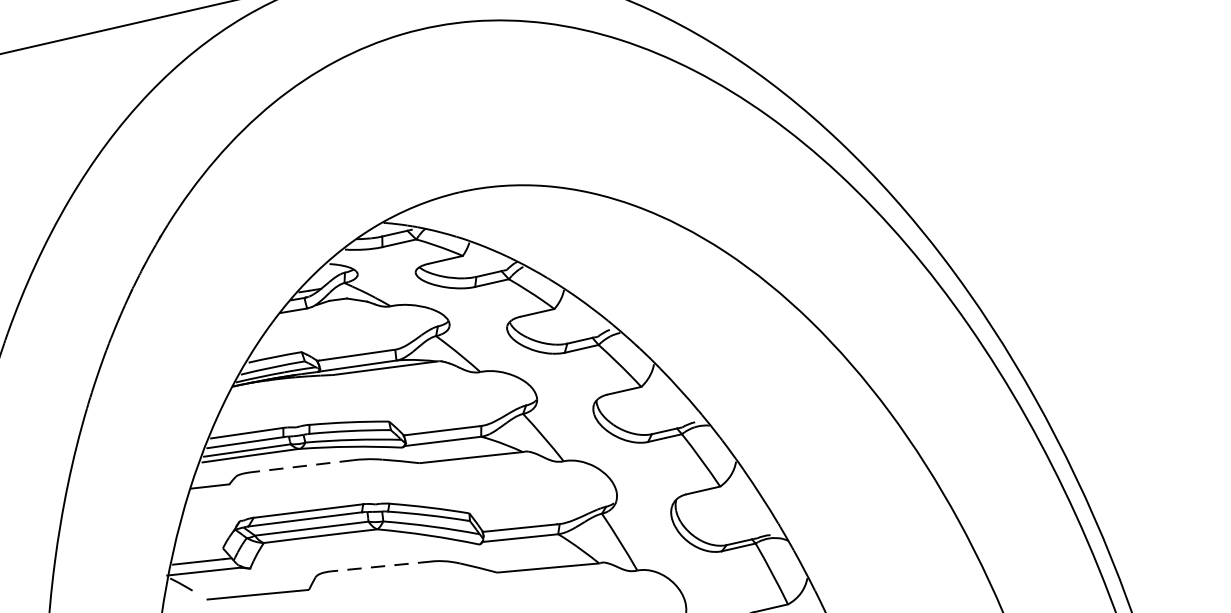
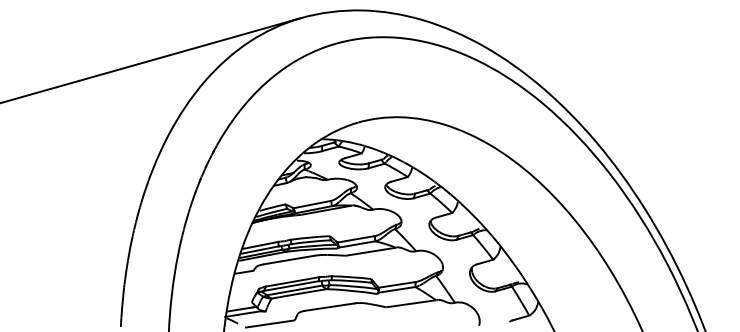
line: (302, 466) -> (288, 260), dashed -> solid
line: (380, 567) -> (329, 307), dashed -> solid

